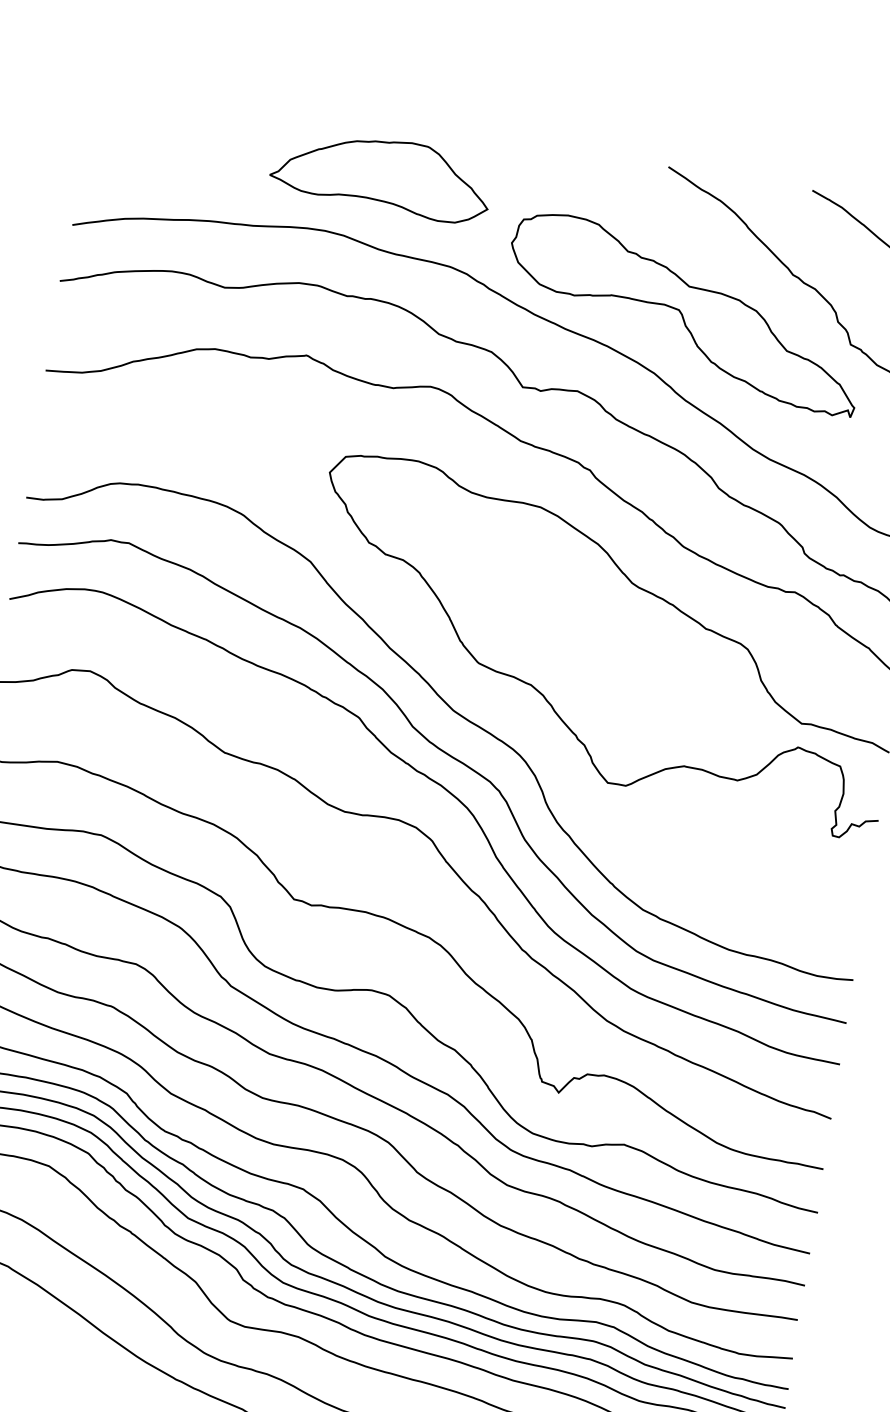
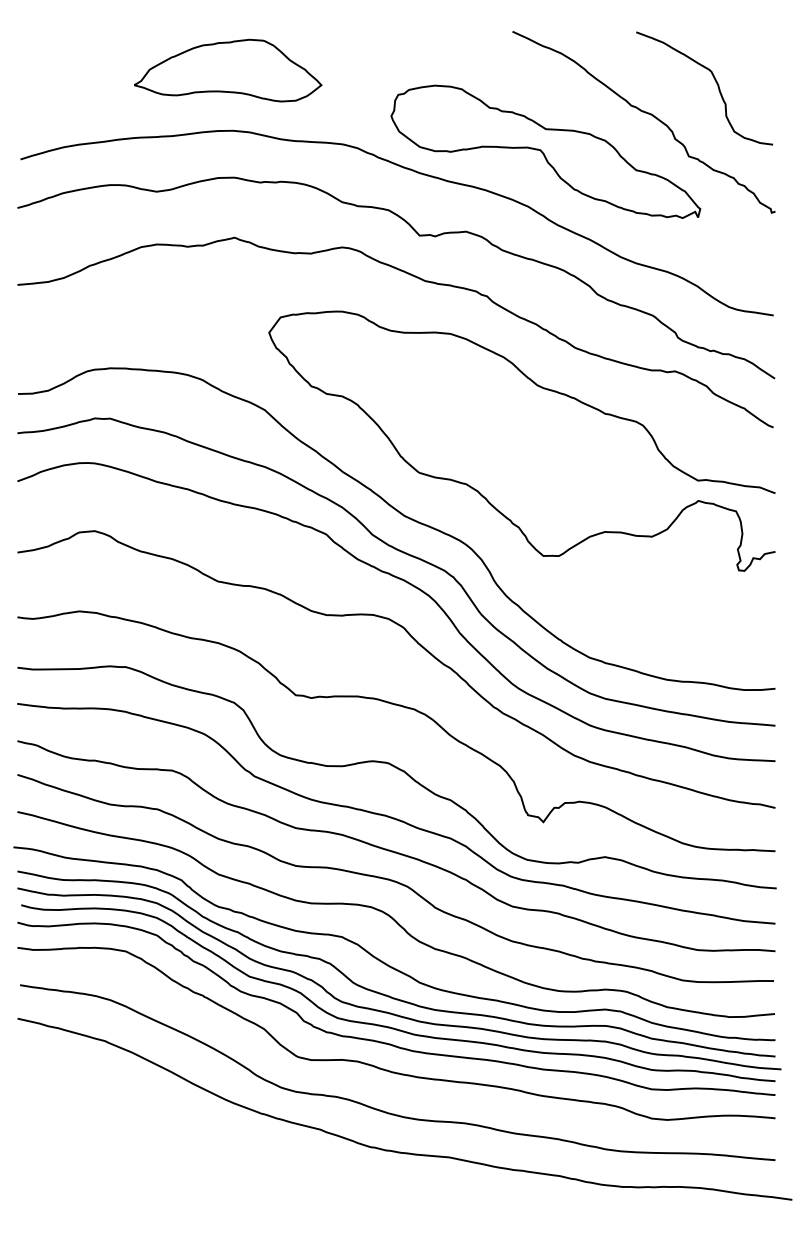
part: (382, 175) -> (228, 70), moved

